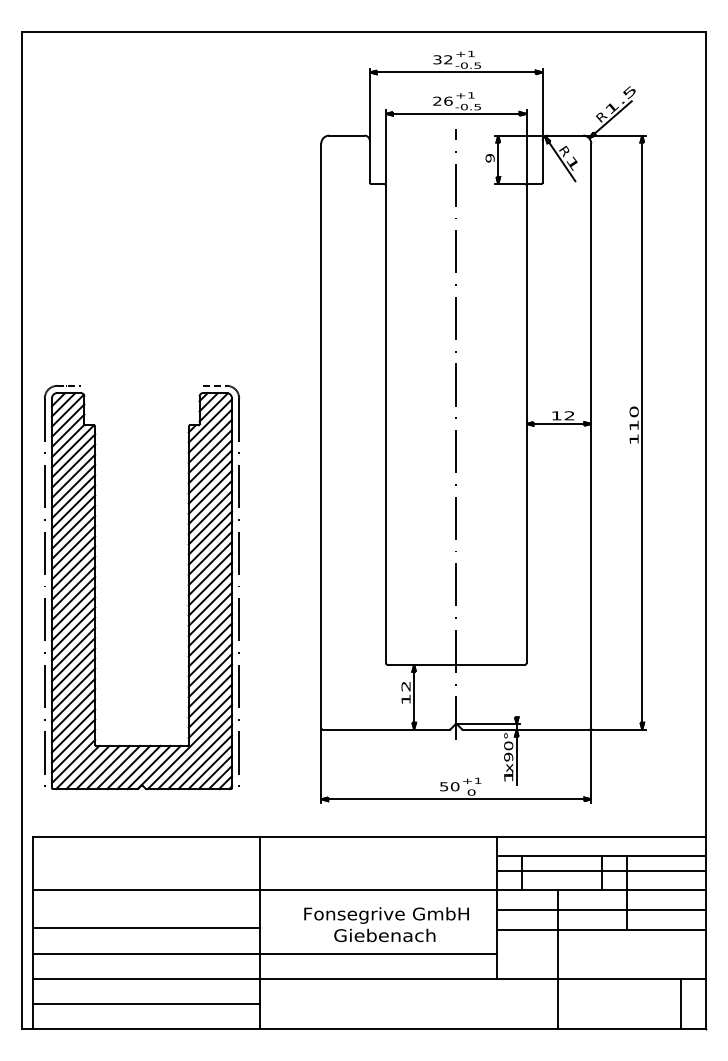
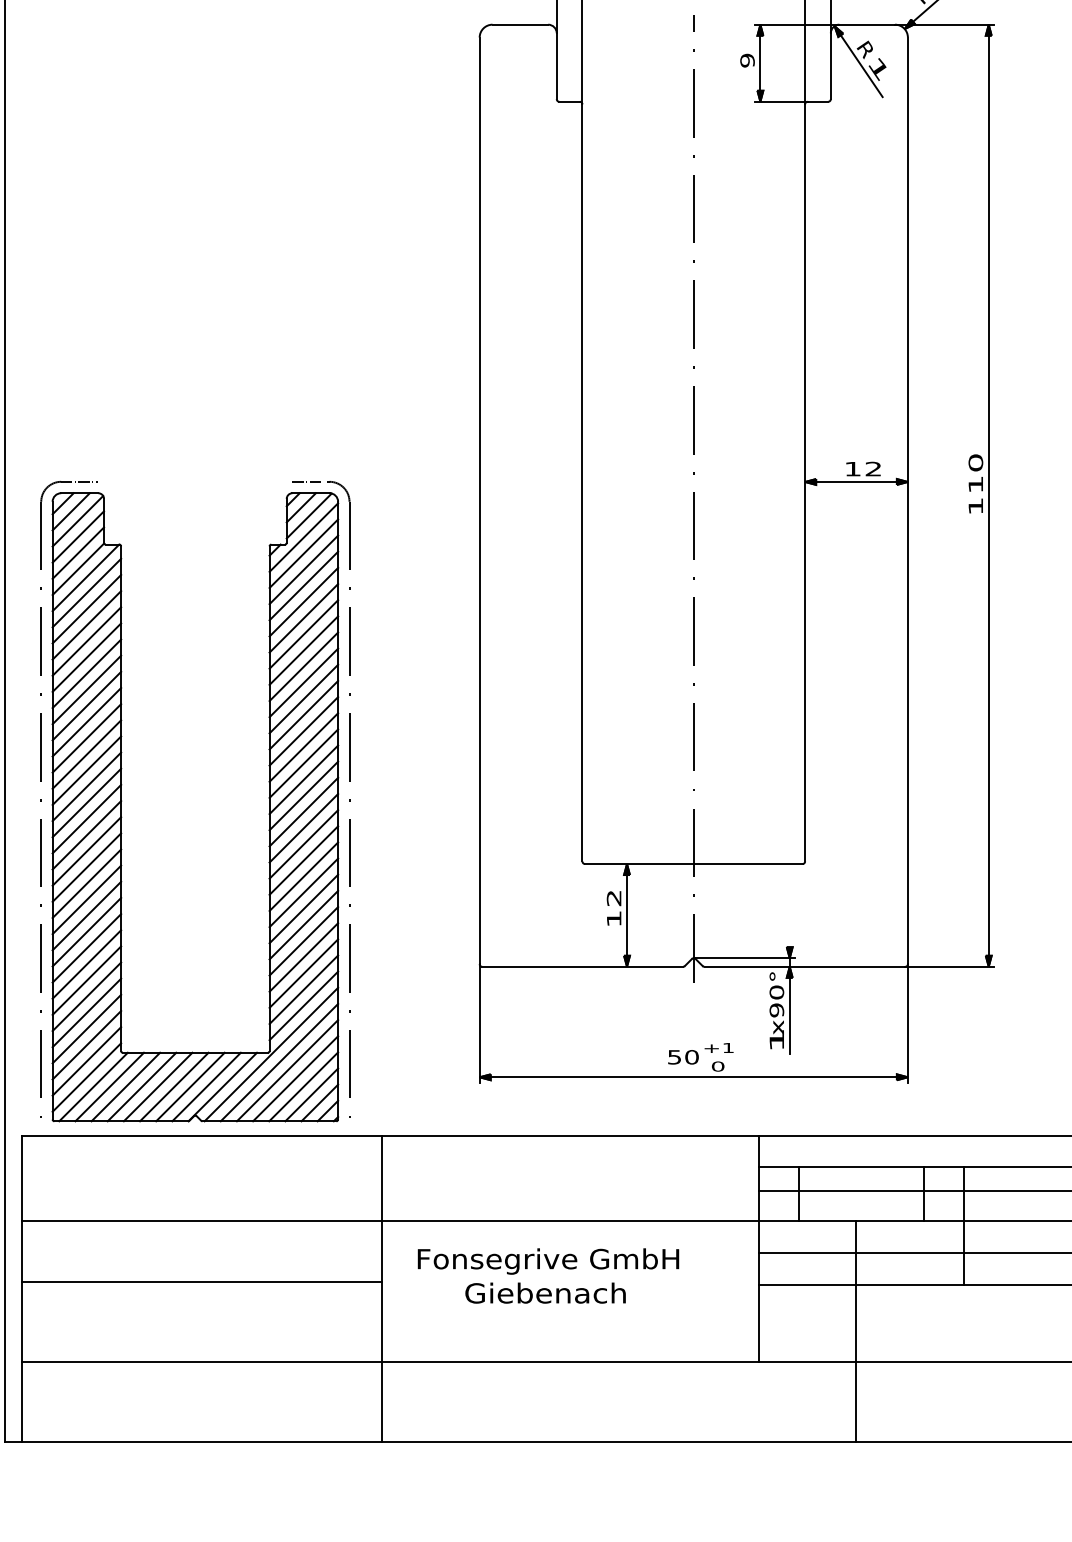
part: (96, 587) -> (123, 801), moved
text: (386, 924) -> (548, 1275), moved
line: (264, 953) -> (389, 1321), removed
line: (145, 1003) -> (200, 1401), removed
line: (680, 1003) -> (1049, 1401), removed

